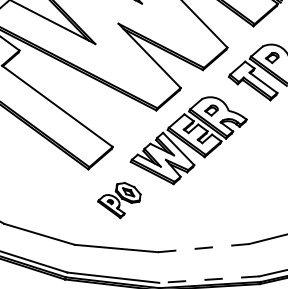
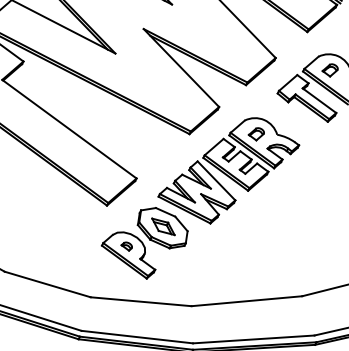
part: (119, 200) -> (144, 243), size x1.67
line: (203, 248) -> (246, 301), dashed -> solid
line: (209, 279) -> (253, 339), dashed -> solid

